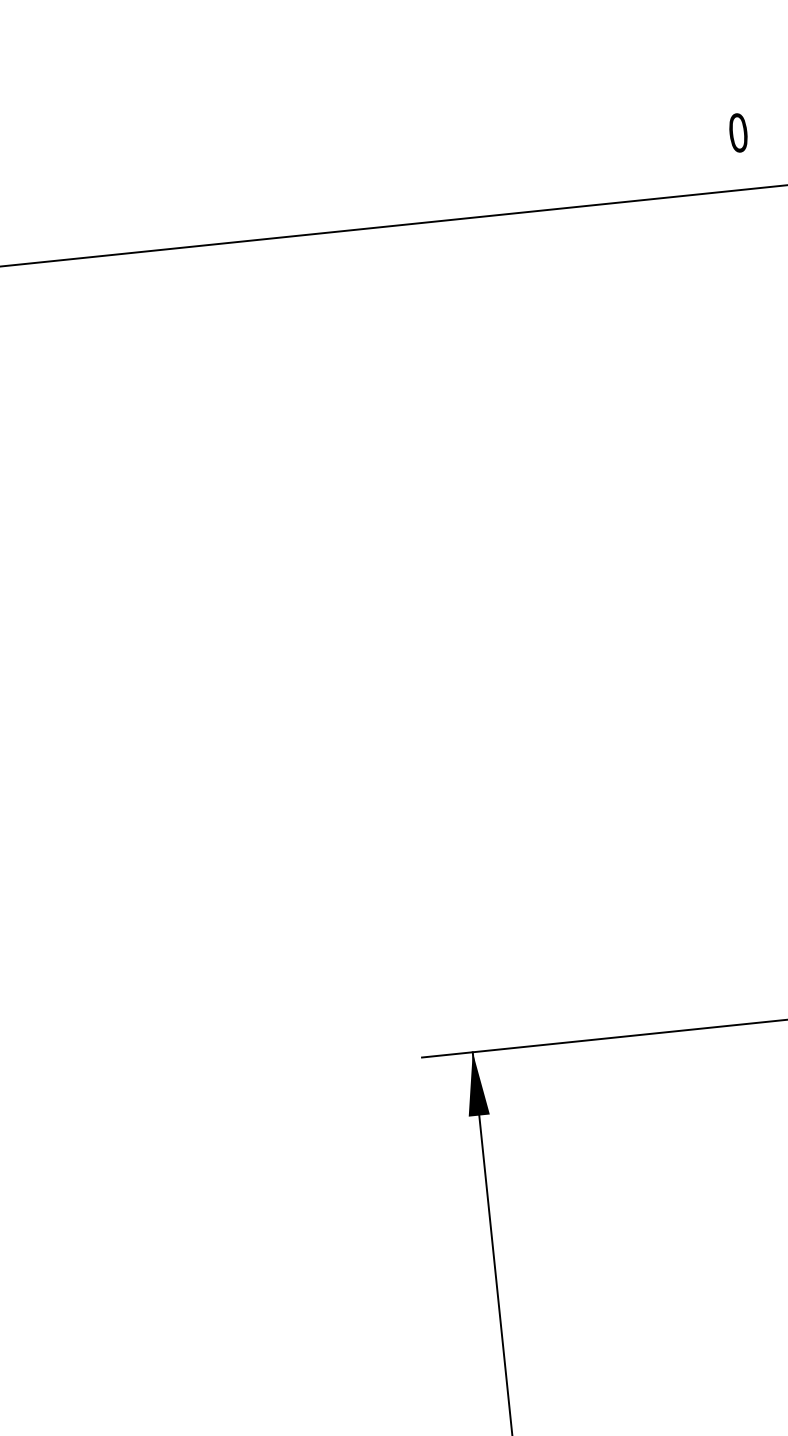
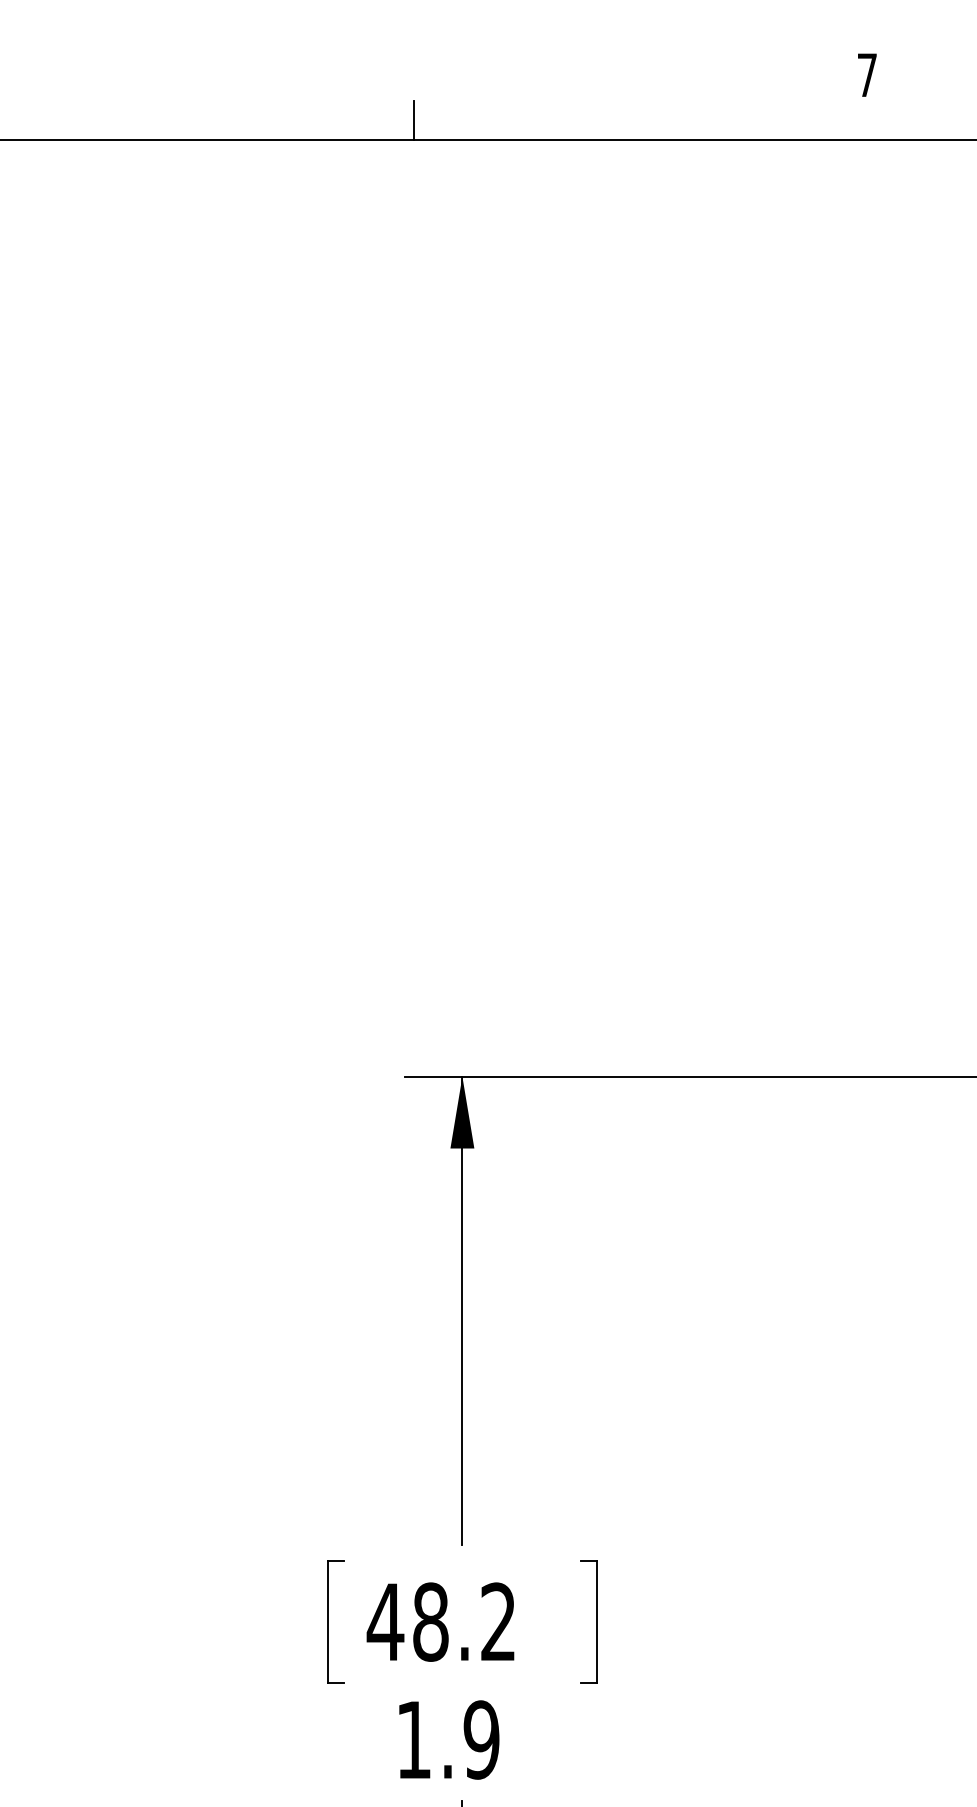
text: (738, 133) -> (867, 75), 0 -> 7
line: (343, 213) -> (414, 119), added

